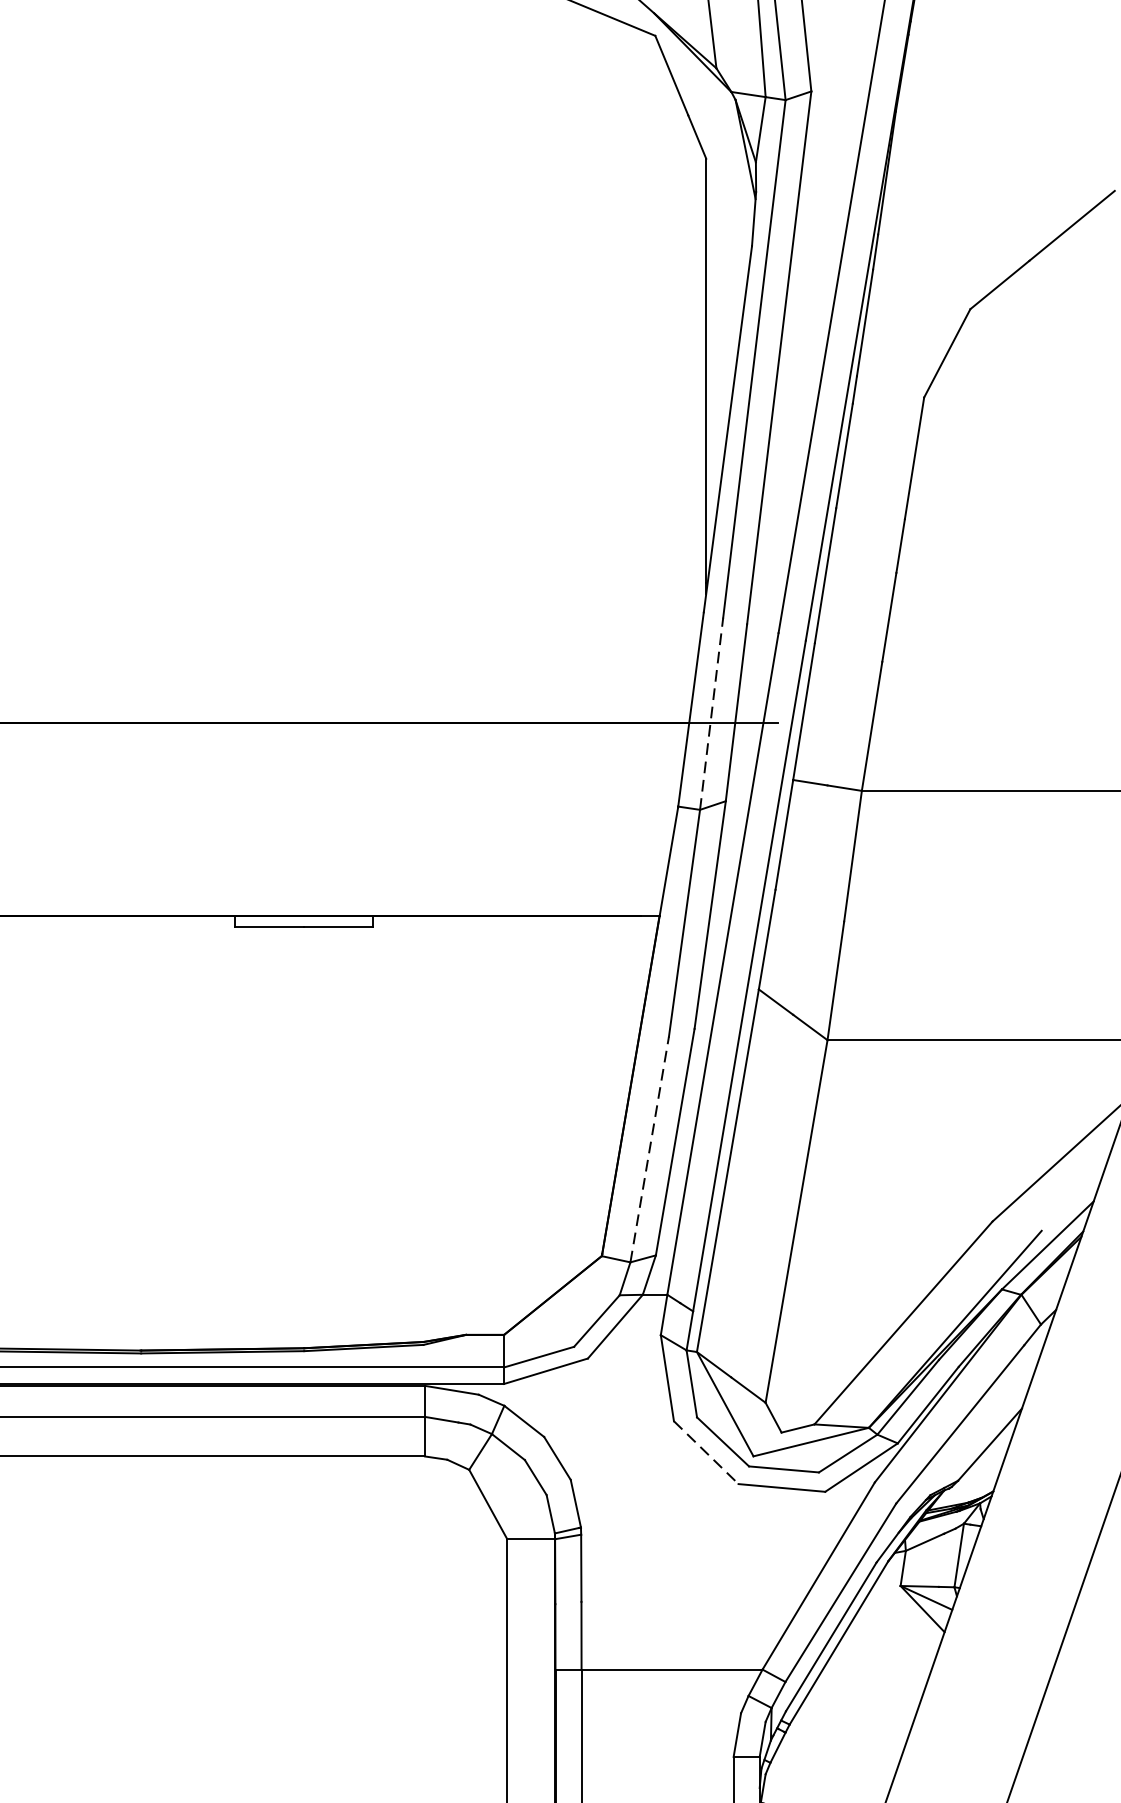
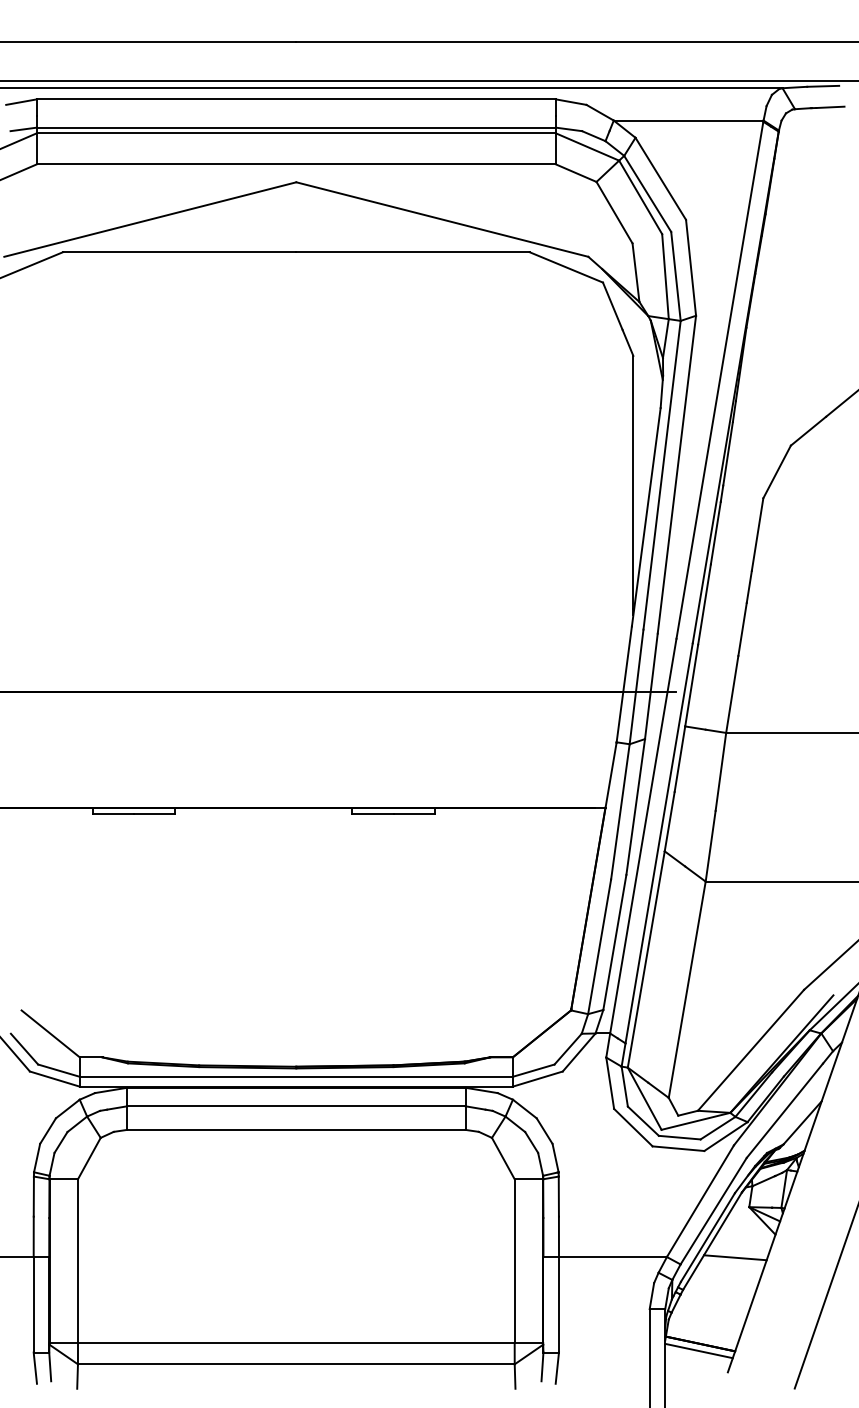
line: (711, 713) -> (636, 686), dashed -> solid
line: (649, 1148) -> (599, 946), dashed -> solid
line: (706, 1452) -> (633, 1127), dashed -> solid
line: (875, 1670) -> (734, 1257), added

